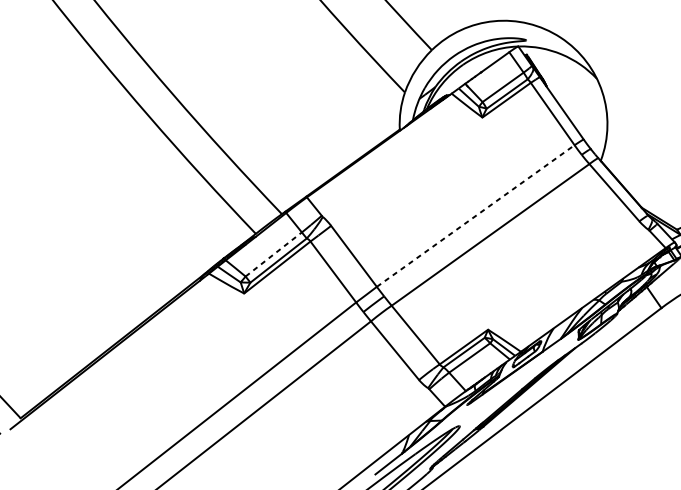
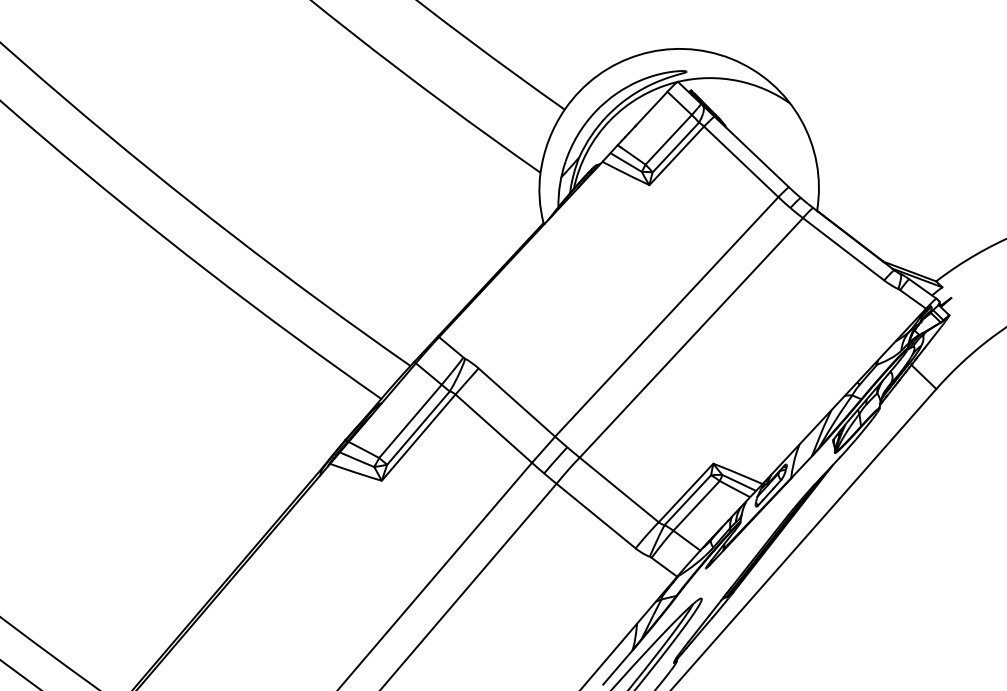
line: (475, 215) -> (666, 316), dashed -> solid
line: (273, 254) -> (410, 421), dashed -> solid

